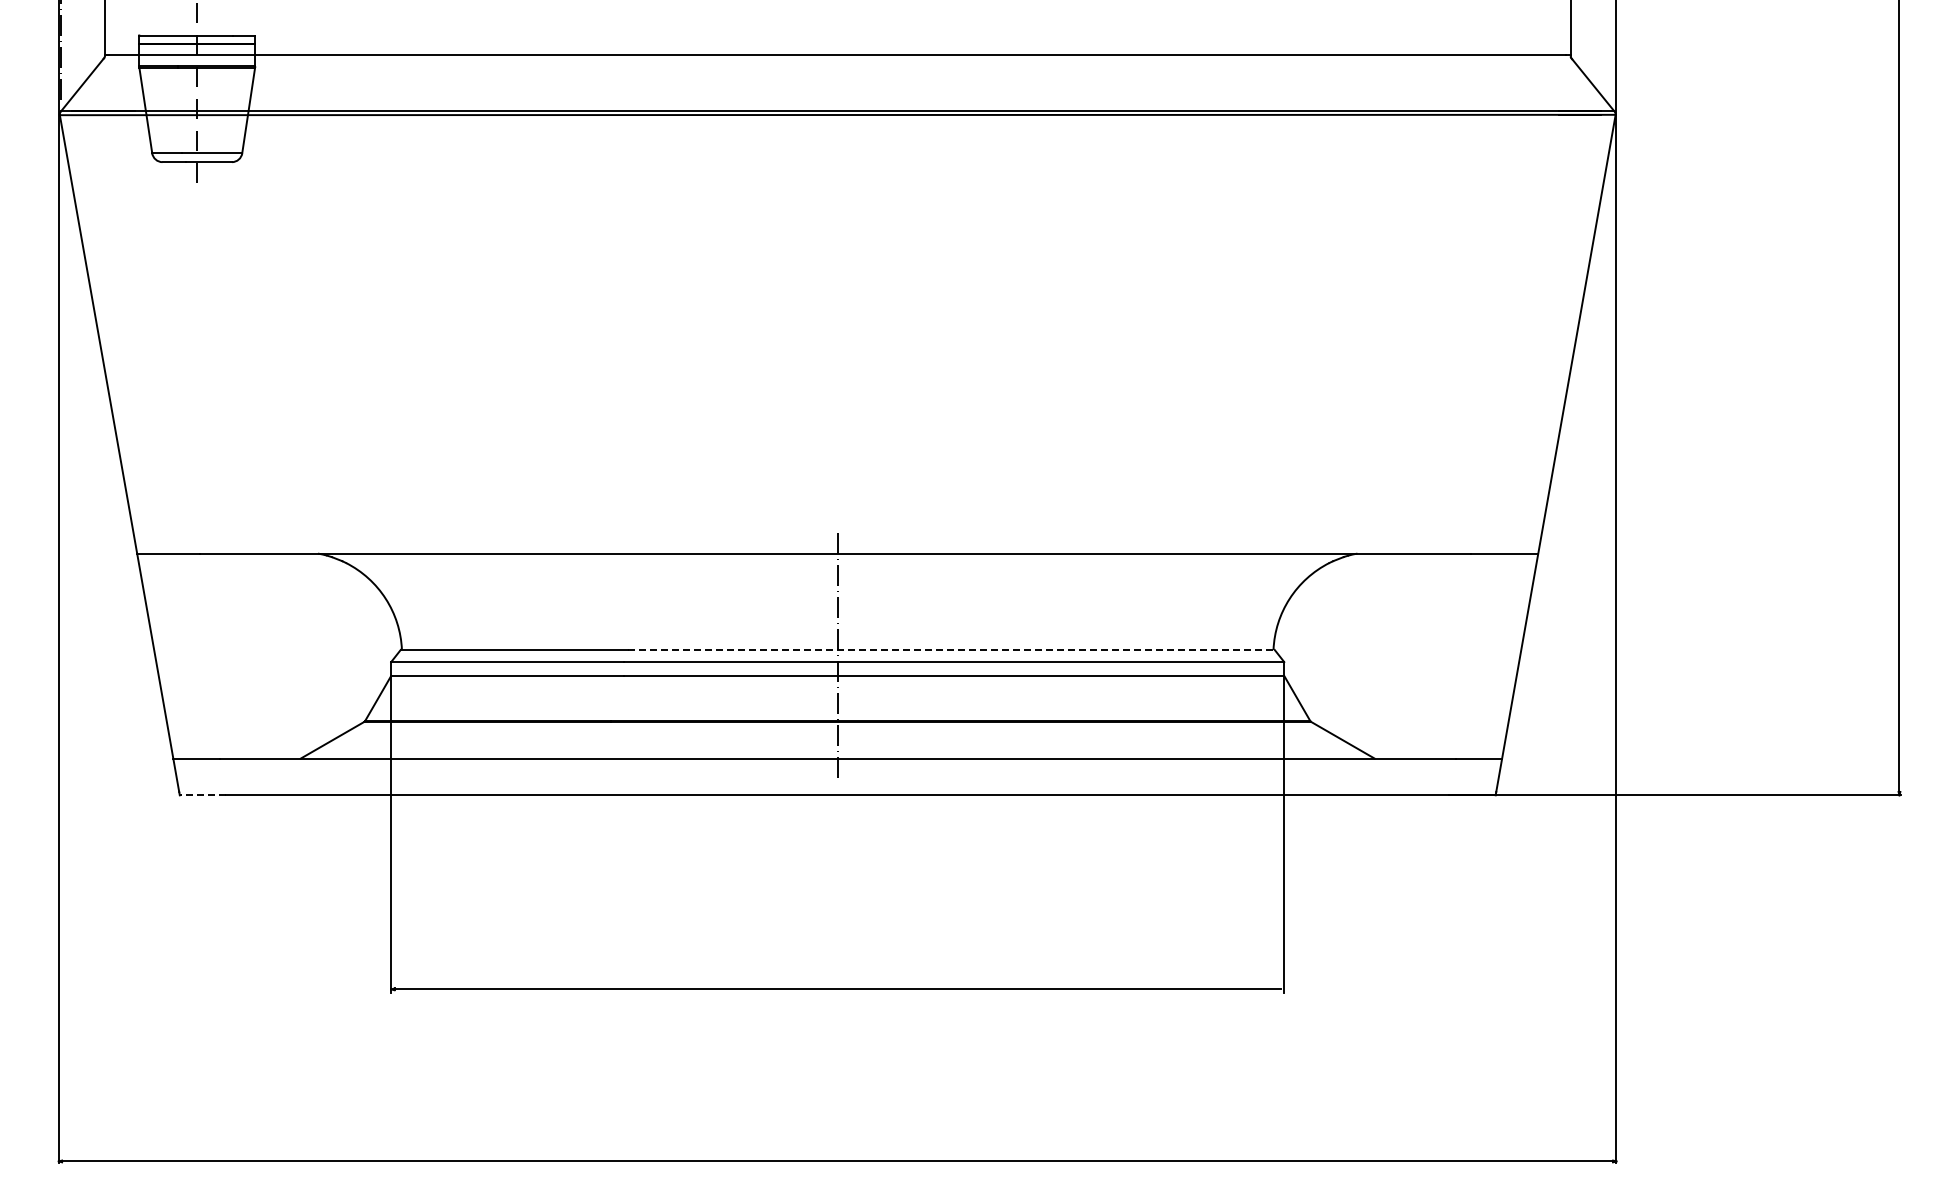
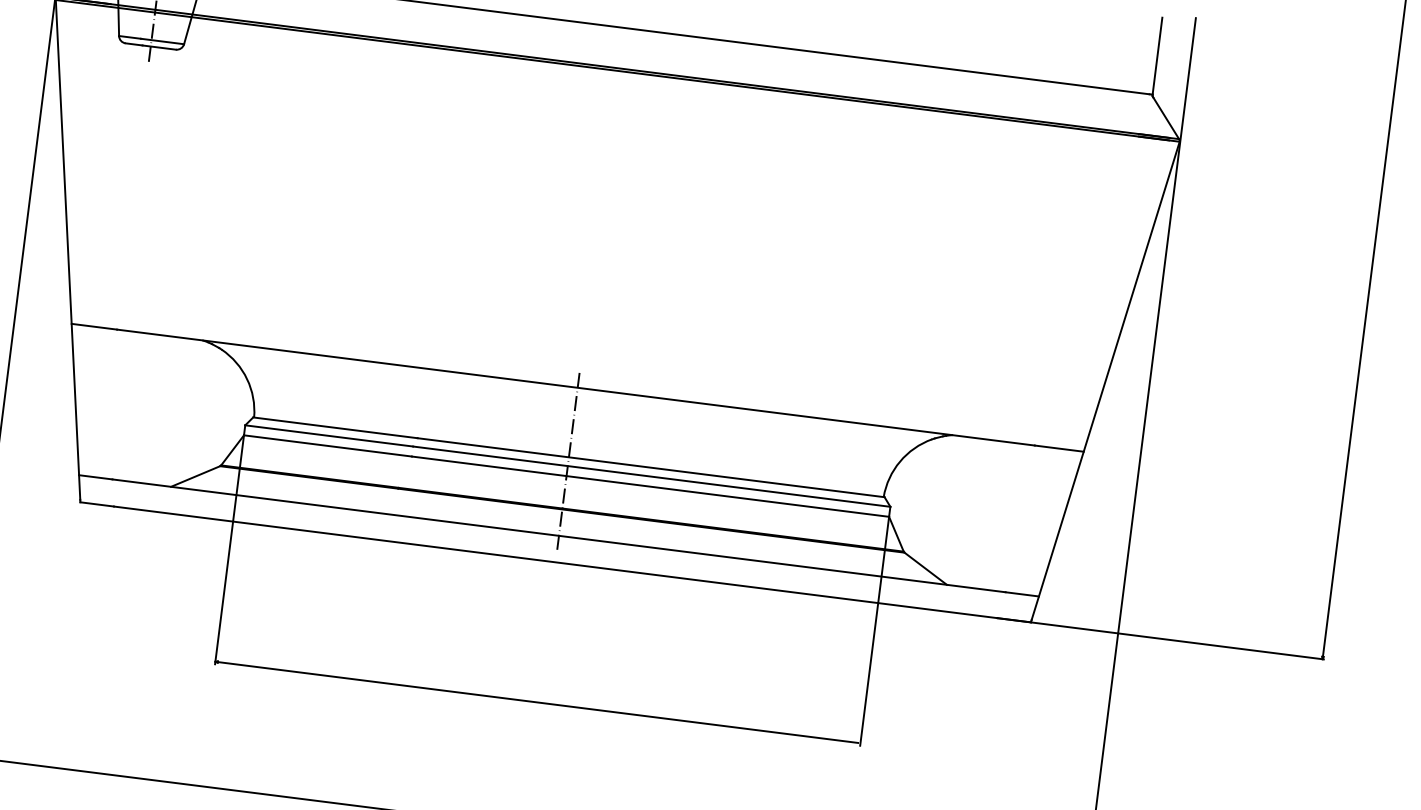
line: (951, 649) -> (651, 467), dashed -> solid
line: (202, 795) -> (96, 504), dashed -> solid

